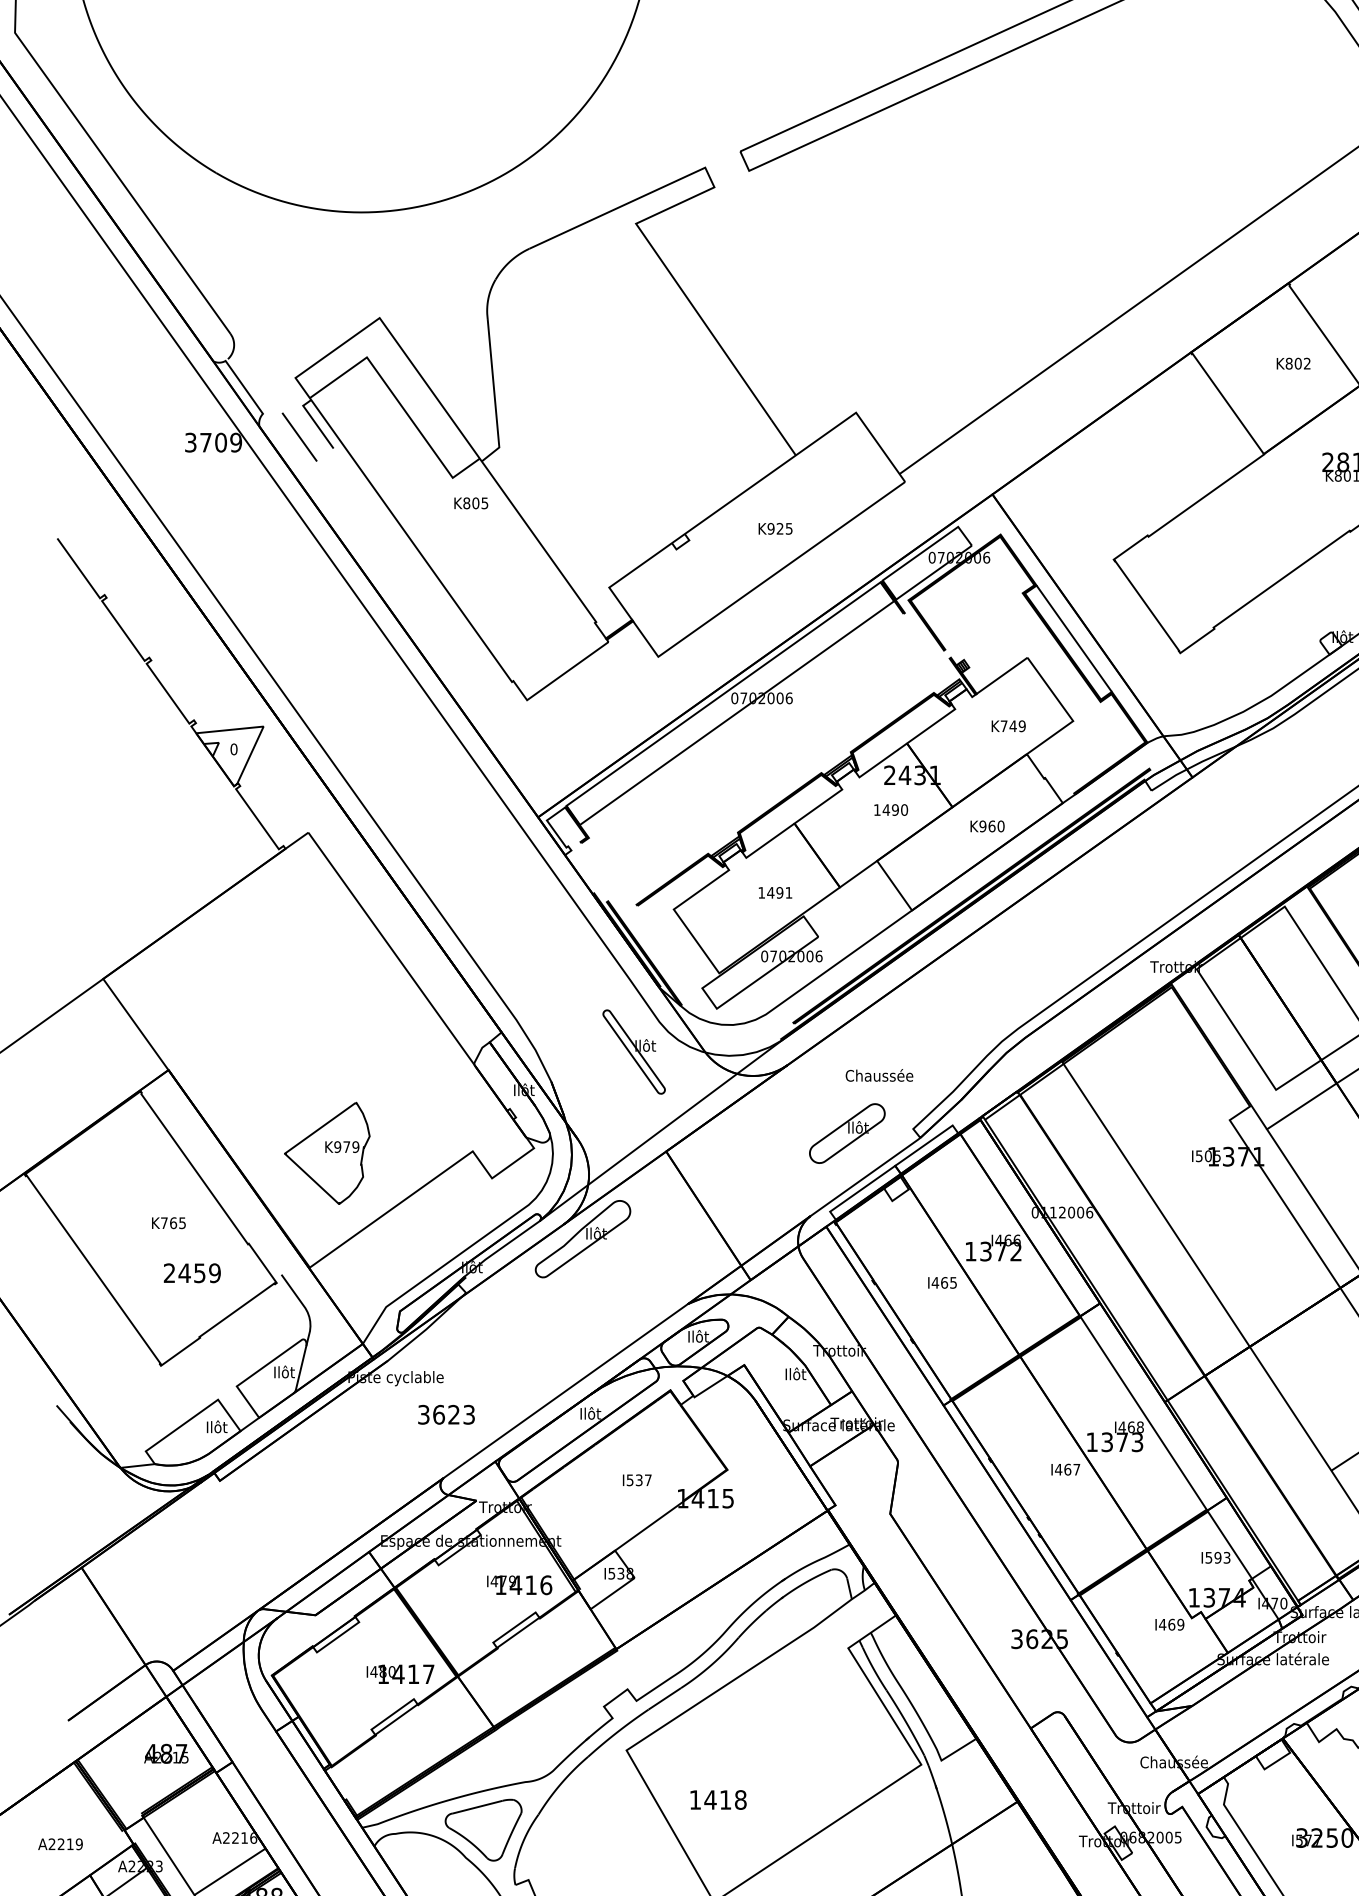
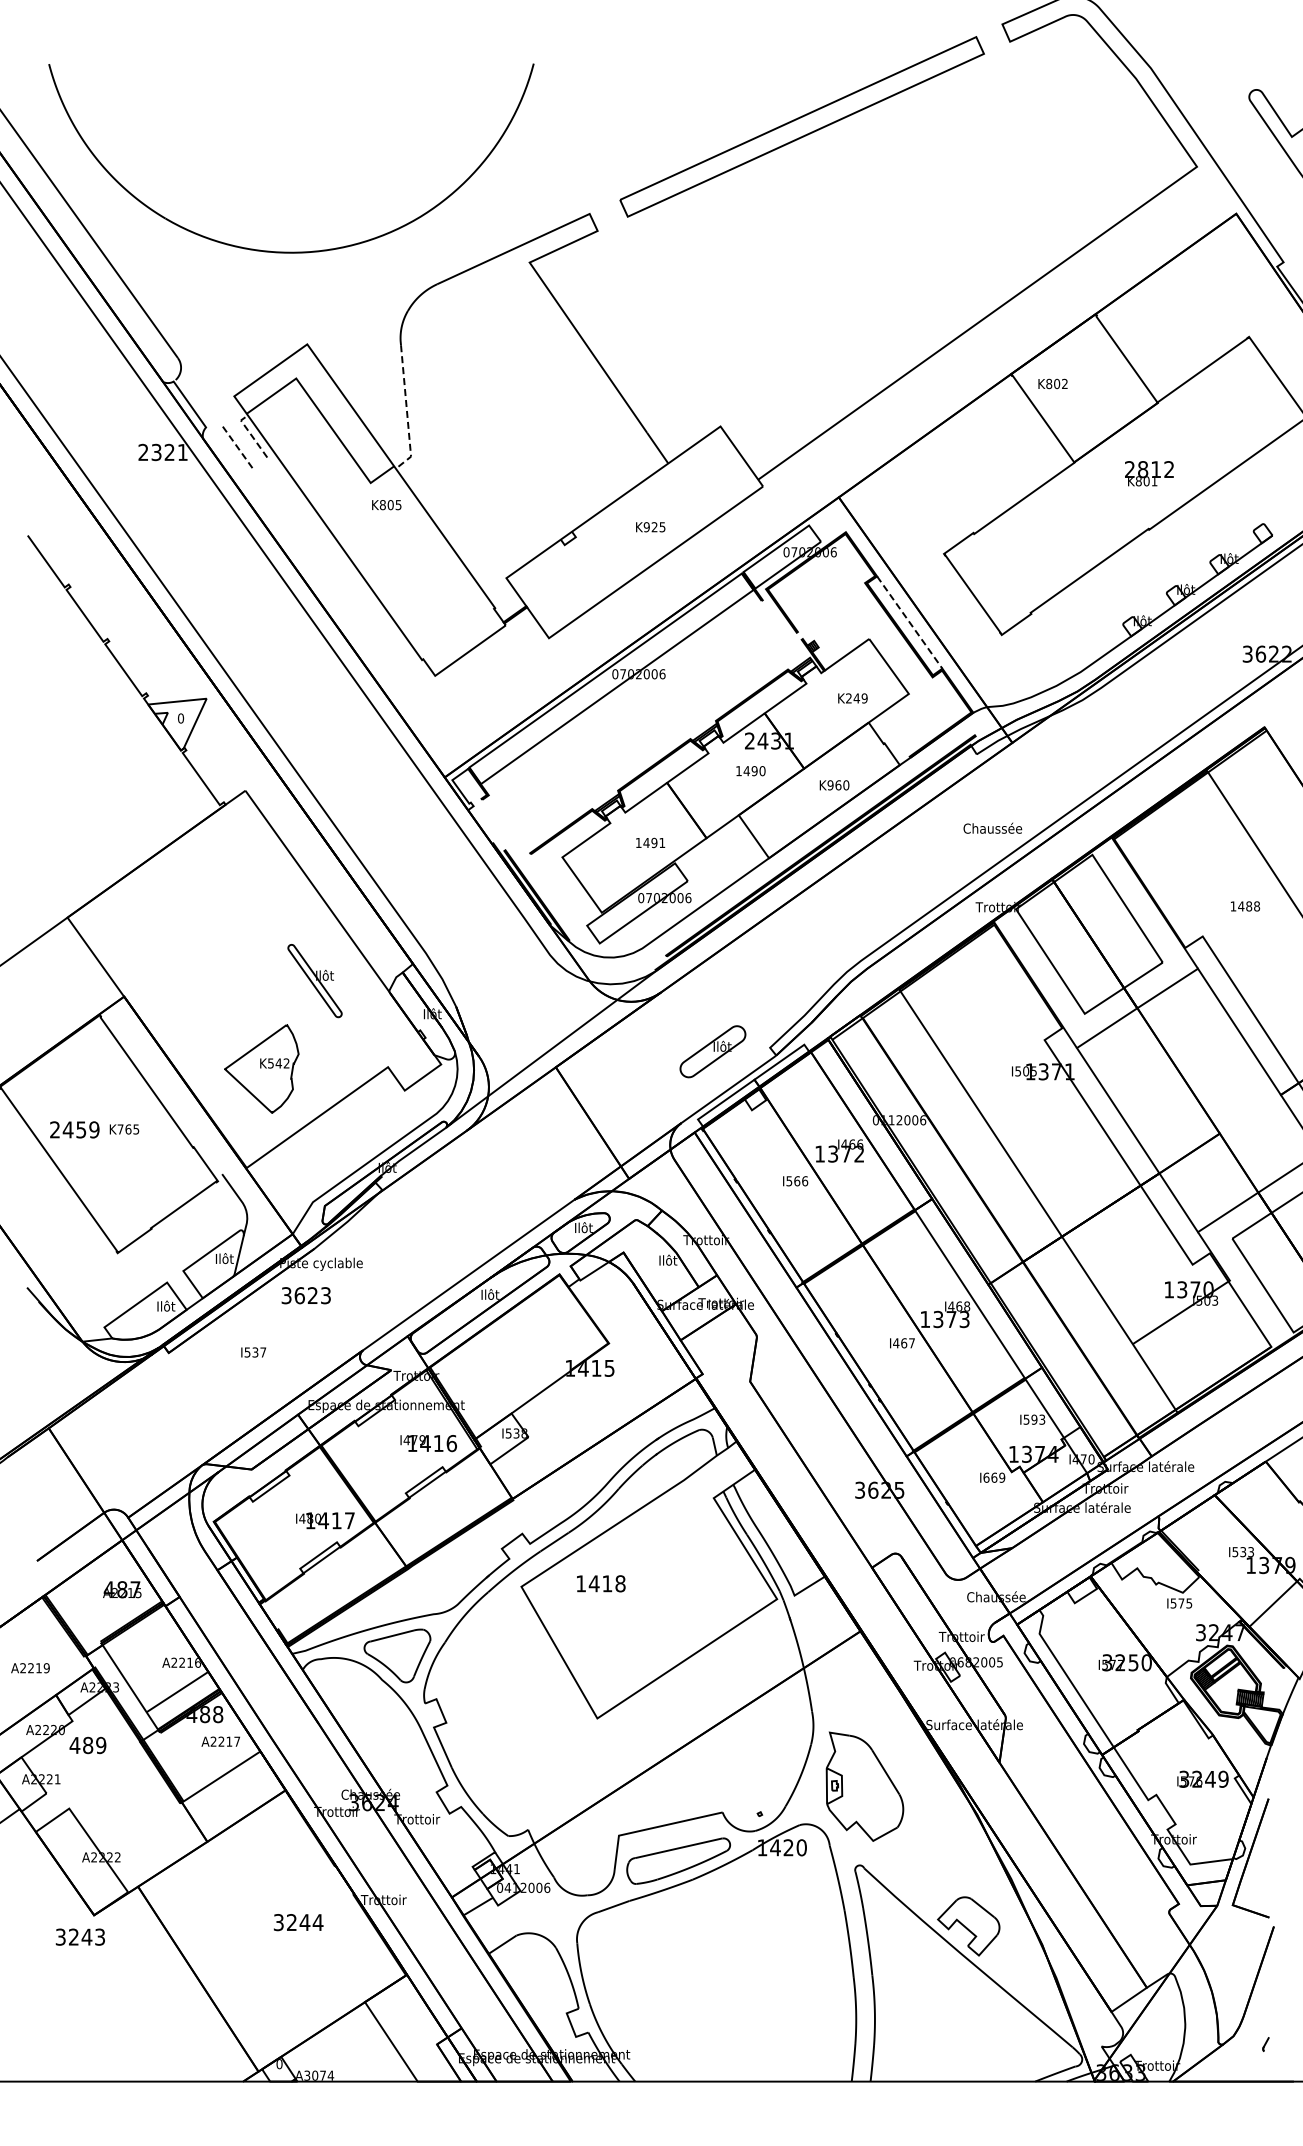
text: (1292, 363) -> (1052, 383), moved
line: (495, 395) -> (407, 411), solid -> dashed
line: (315, 423) -> (251, 435), solid -> dashed
line: (299, 436) -> (237, 447), solid -> dashed
text: (212, 442) -> (162, 452), 3709 -> 2321
line: (1075, 638) -> (910, 622), solid -> dashed
text: (1003, 726) -> (848, 698), K749 -> K249
part: (633, 1052) -> (314, 981), moved
text: (879, 1074) -> (992, 827), moved
text: (346, 1147) -> (278, 1063), K979 -> K542
part: (582, 1239) -> (483, 1143), removed
text: (191, 1272) -> (74, 1129), moved
text: (944, 1283) -> (797, 1181), I465 -> I566
text: (445, 1414) -> (305, 1295), moved
text: (636, 1480) -> (253, 1352), moved
text: (1162, 1624) -> (986, 1477), I469 -> I669
text: (718, 1799) -> (601, 1583), moved

